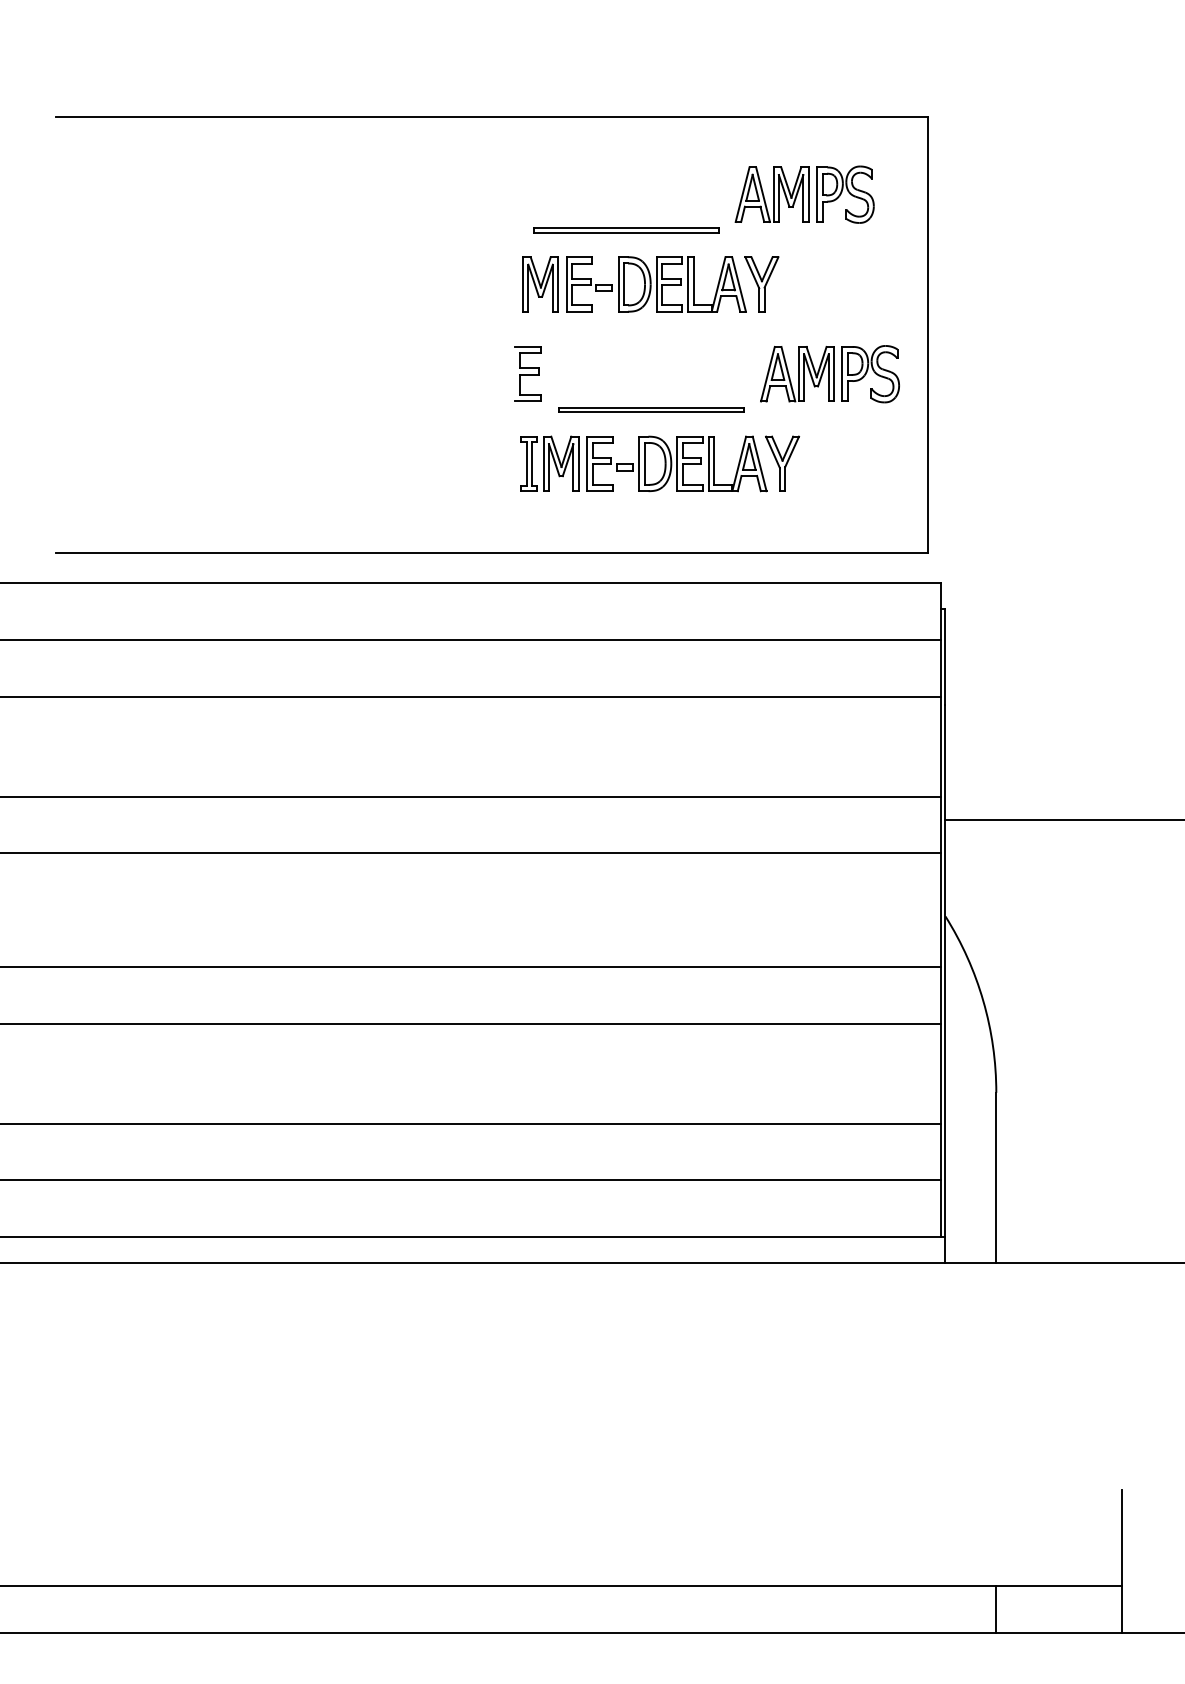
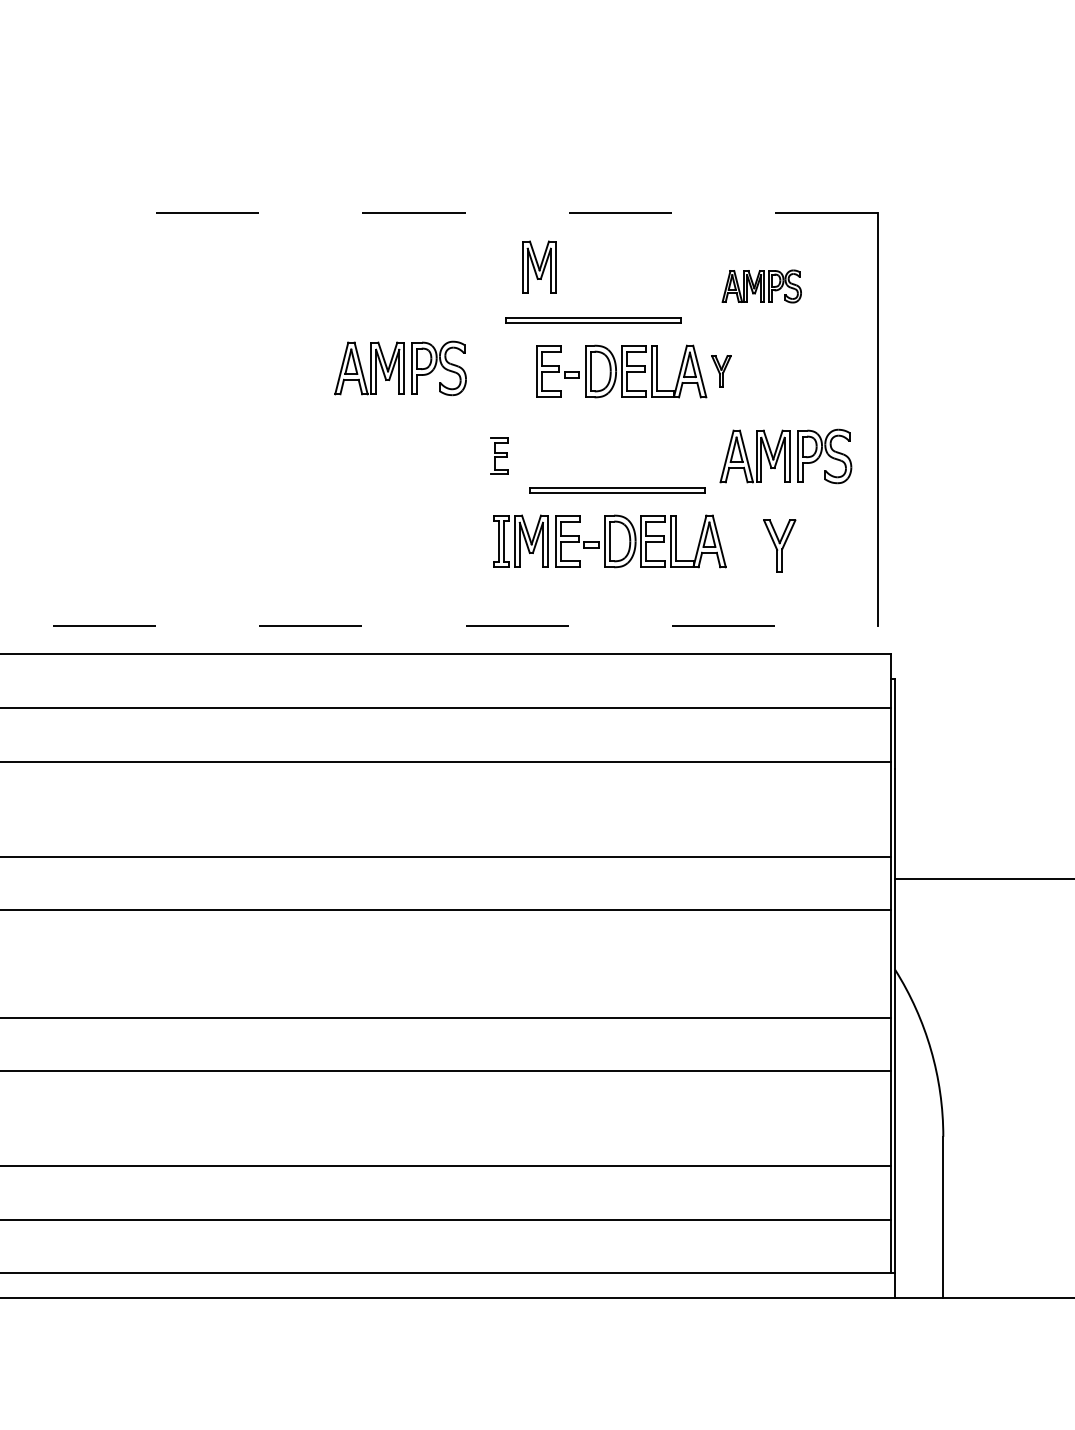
line: (491, 116) -> (465, 212), solid -> dashed
part: (804, 194) -> (761, 286), size x0.6
part: (422, 281) -> (400, 368), added
part: (540, 284) -> (539, 267), moved
part: (761, 284) -> (721, 371), size x0.6
part: (527, 373) -> (499, 455), size x0.7
part: (782, 463) -> (779, 545), moved
line: (492, 552) -> (466, 625), solid -> dashed

